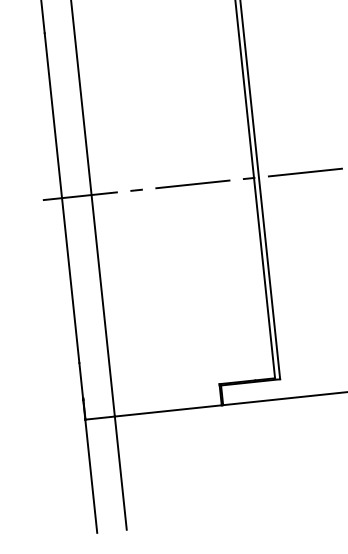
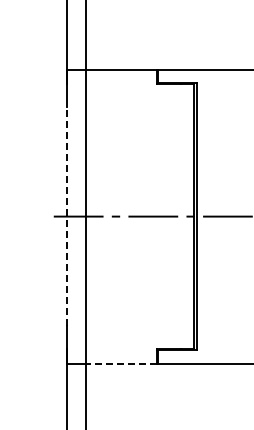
line: (61, 198) -> (66, 216), solid -> dashed
line: (168, 410) -> (121, 363), solid -> dashed

